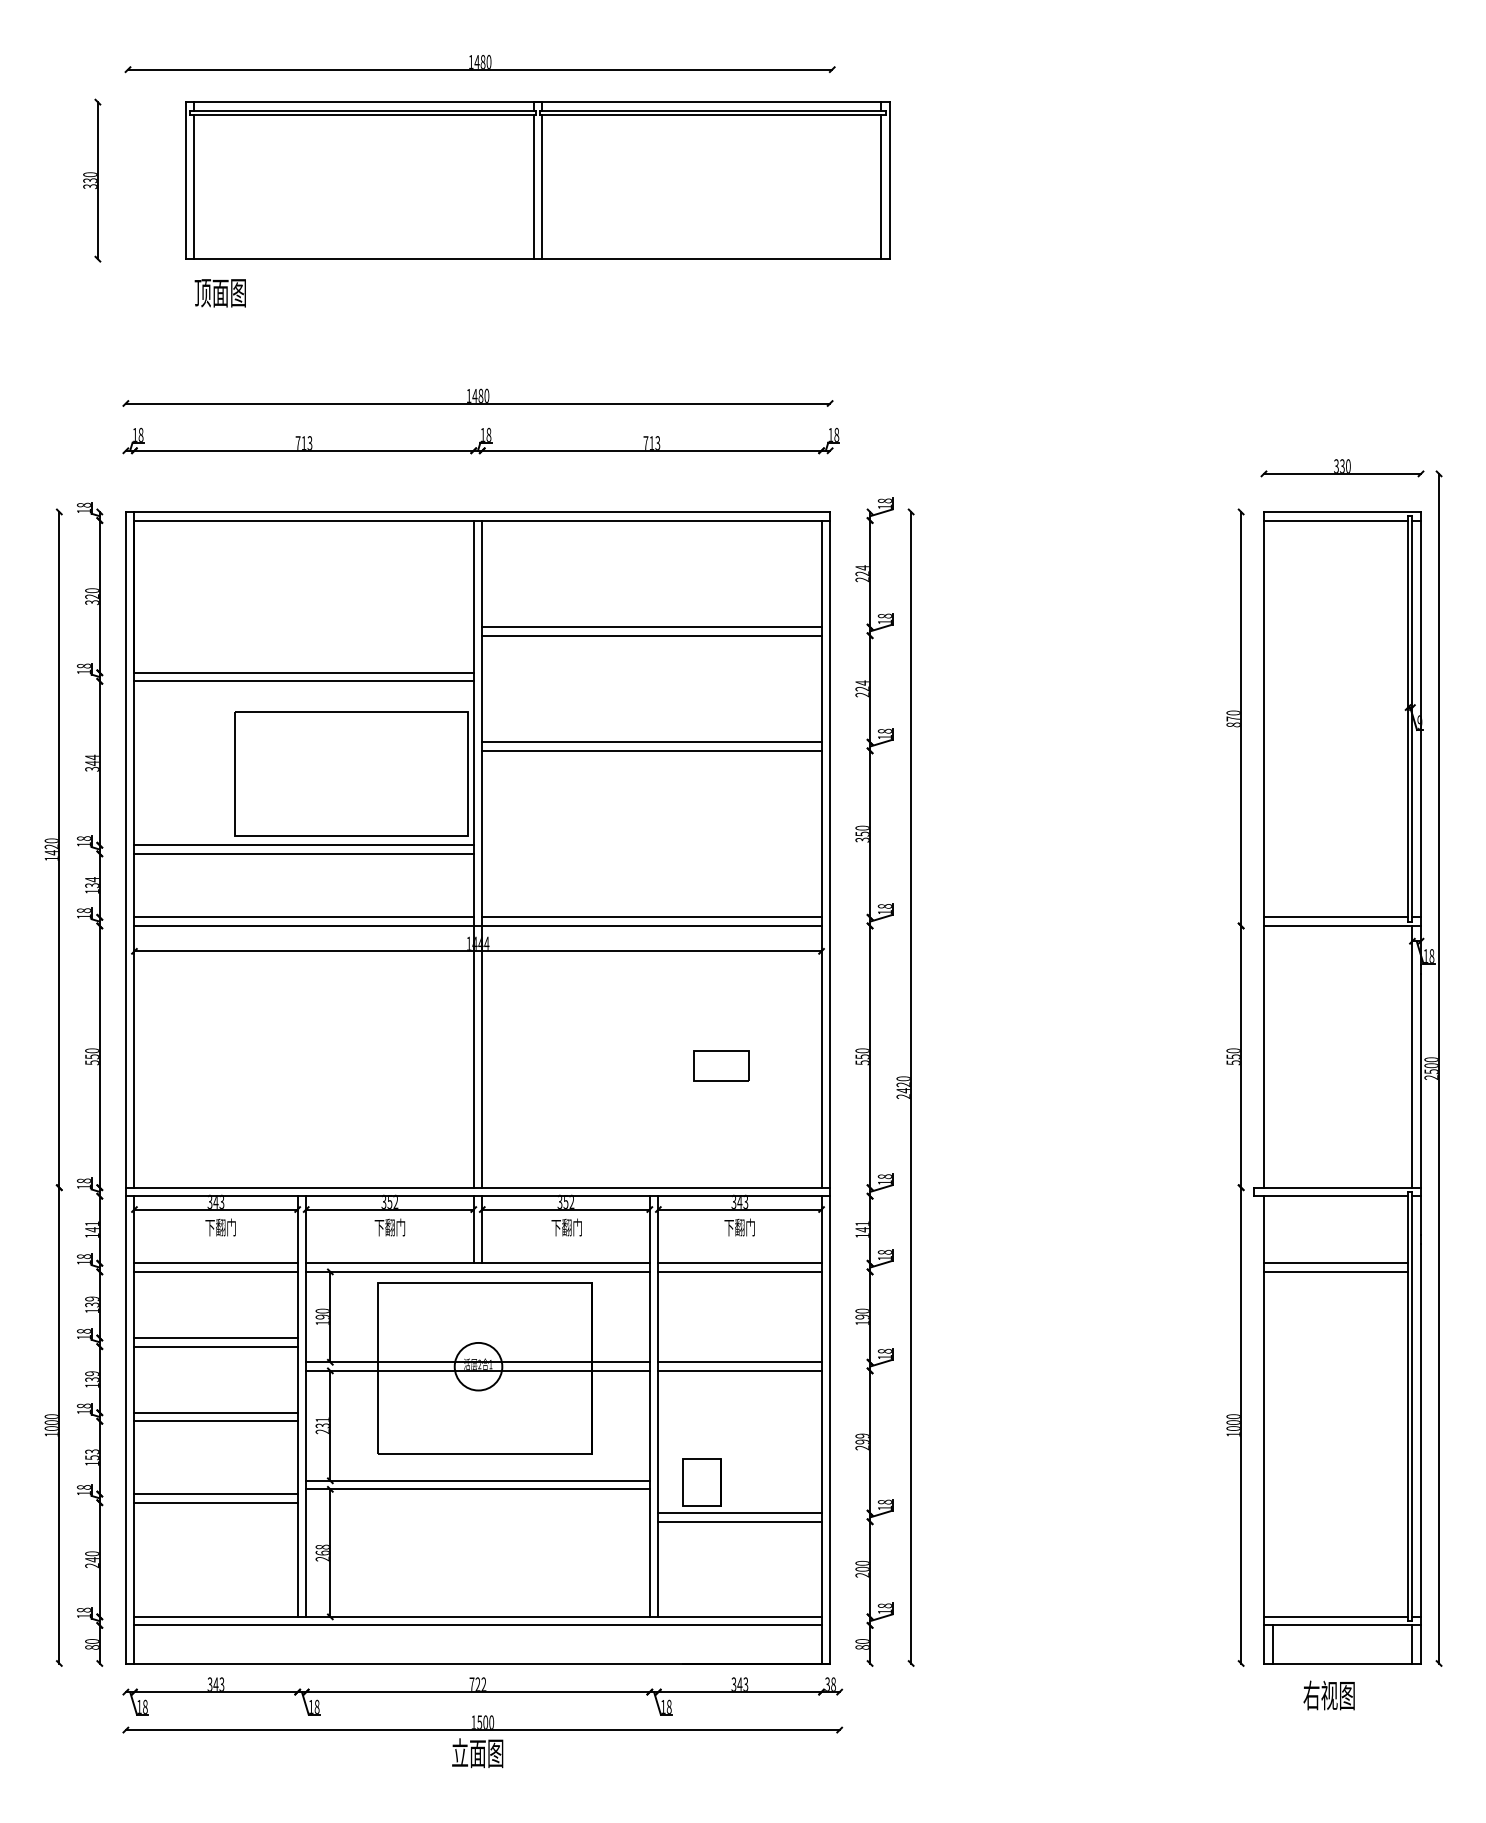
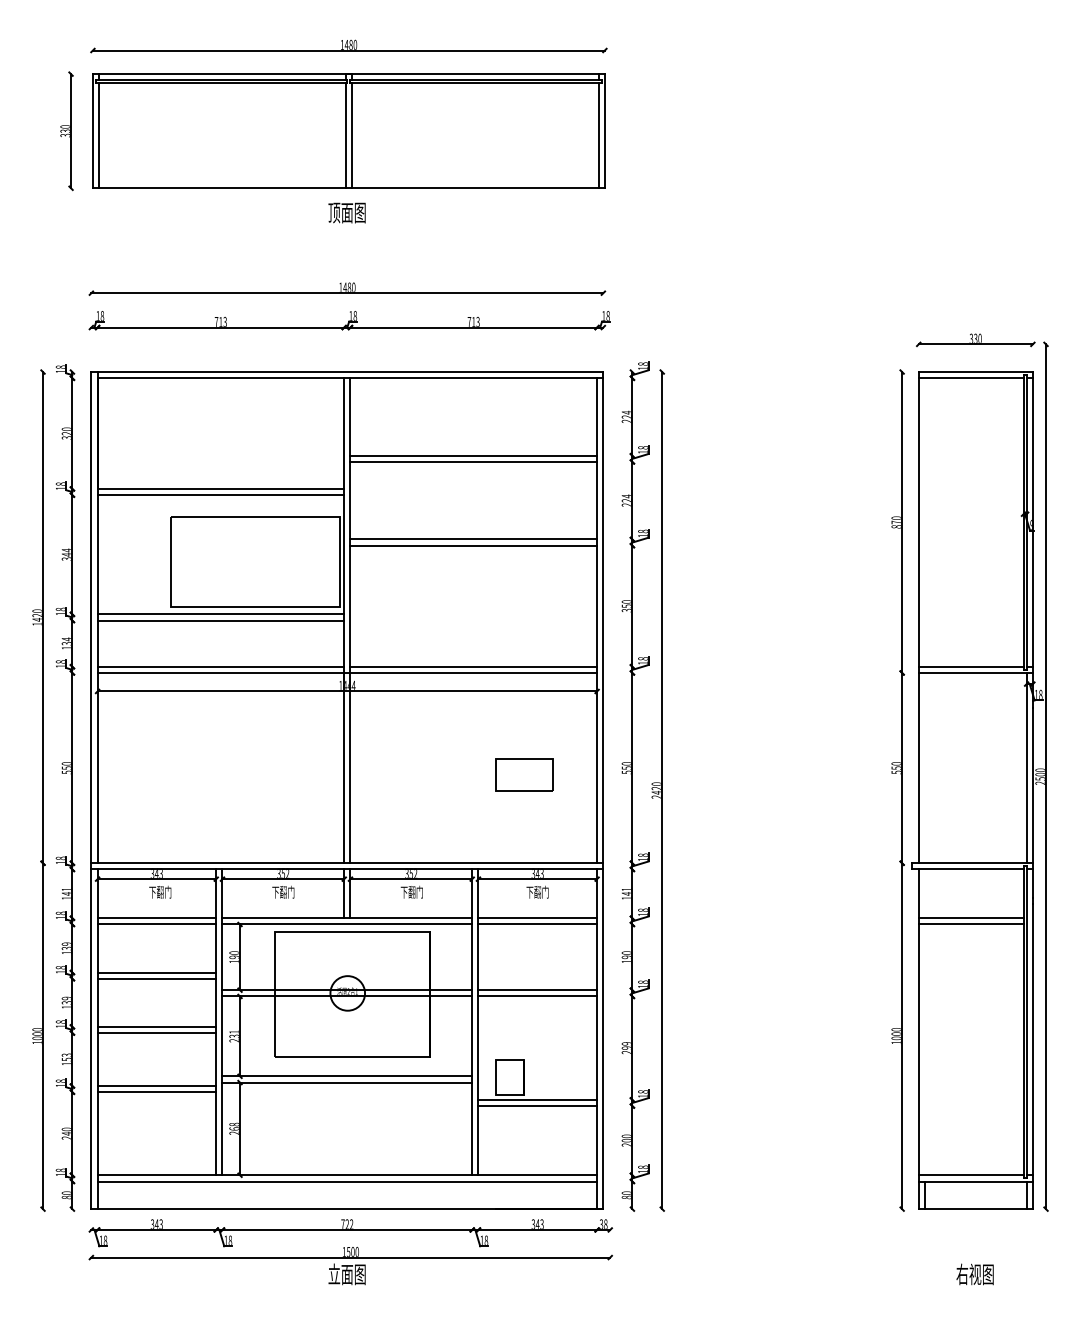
part: (537, 179) -> (348, 130), moved
text: (219, 292) -> (346, 212), moved
part: (721, 1065) -> (524, 774), size x1.43
text: (1328, 1695) -> (974, 1274), moved

